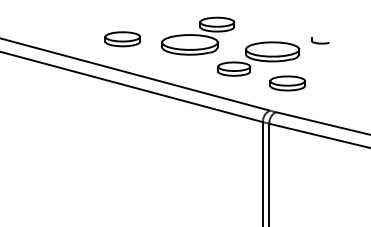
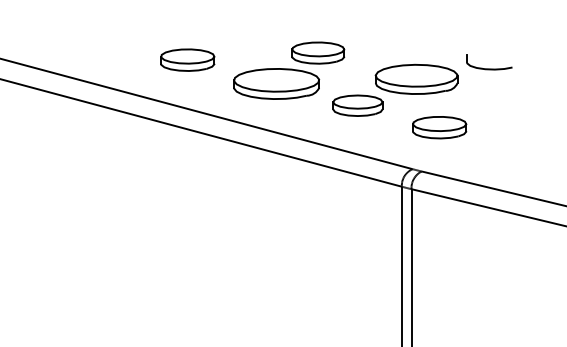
part: (198, 35) -> (289, 69), moved
part: (320, 40) -> (489, 62), size x1.67

